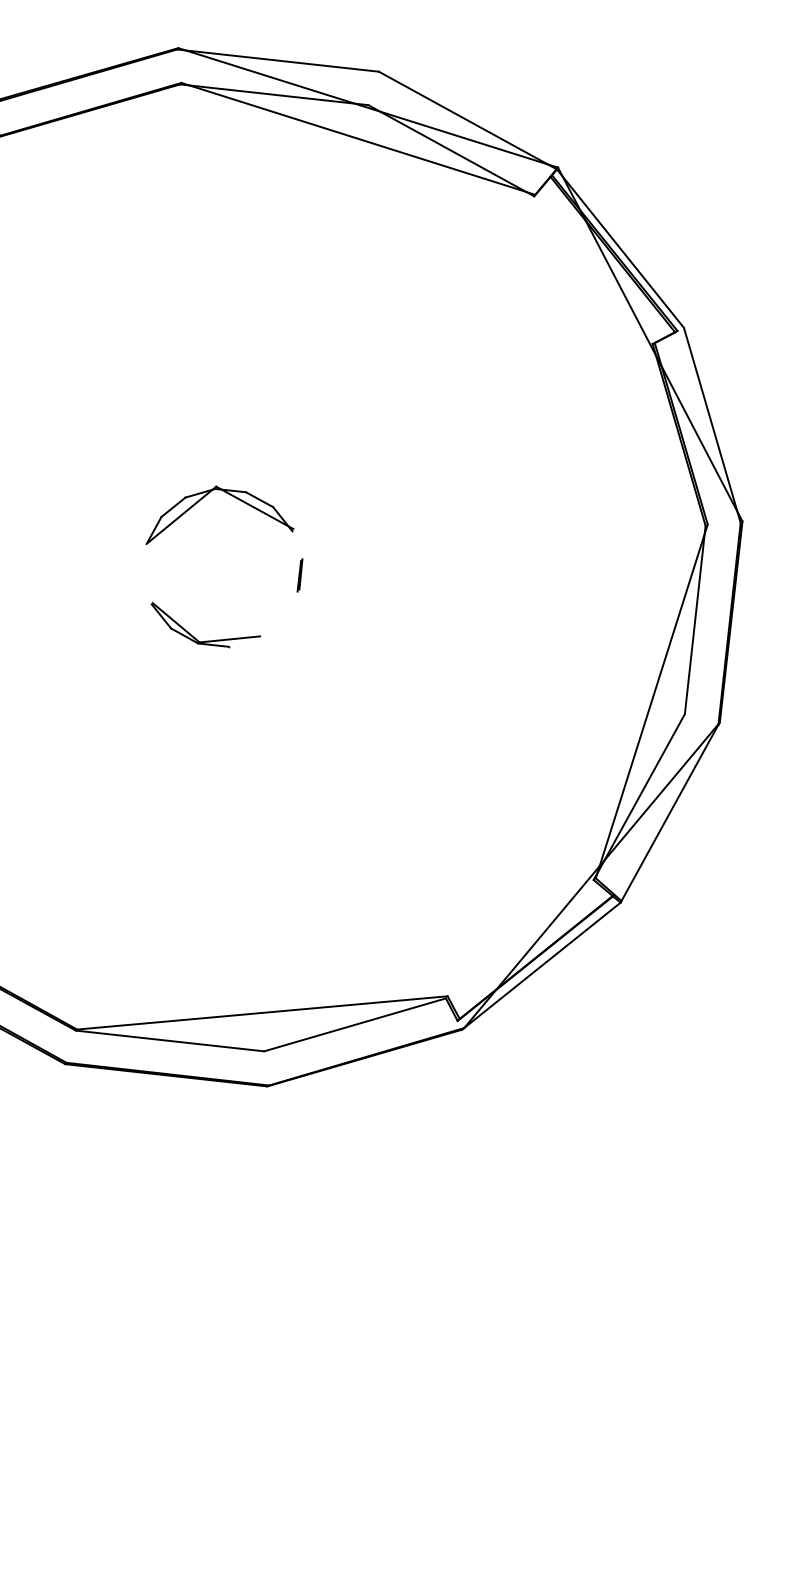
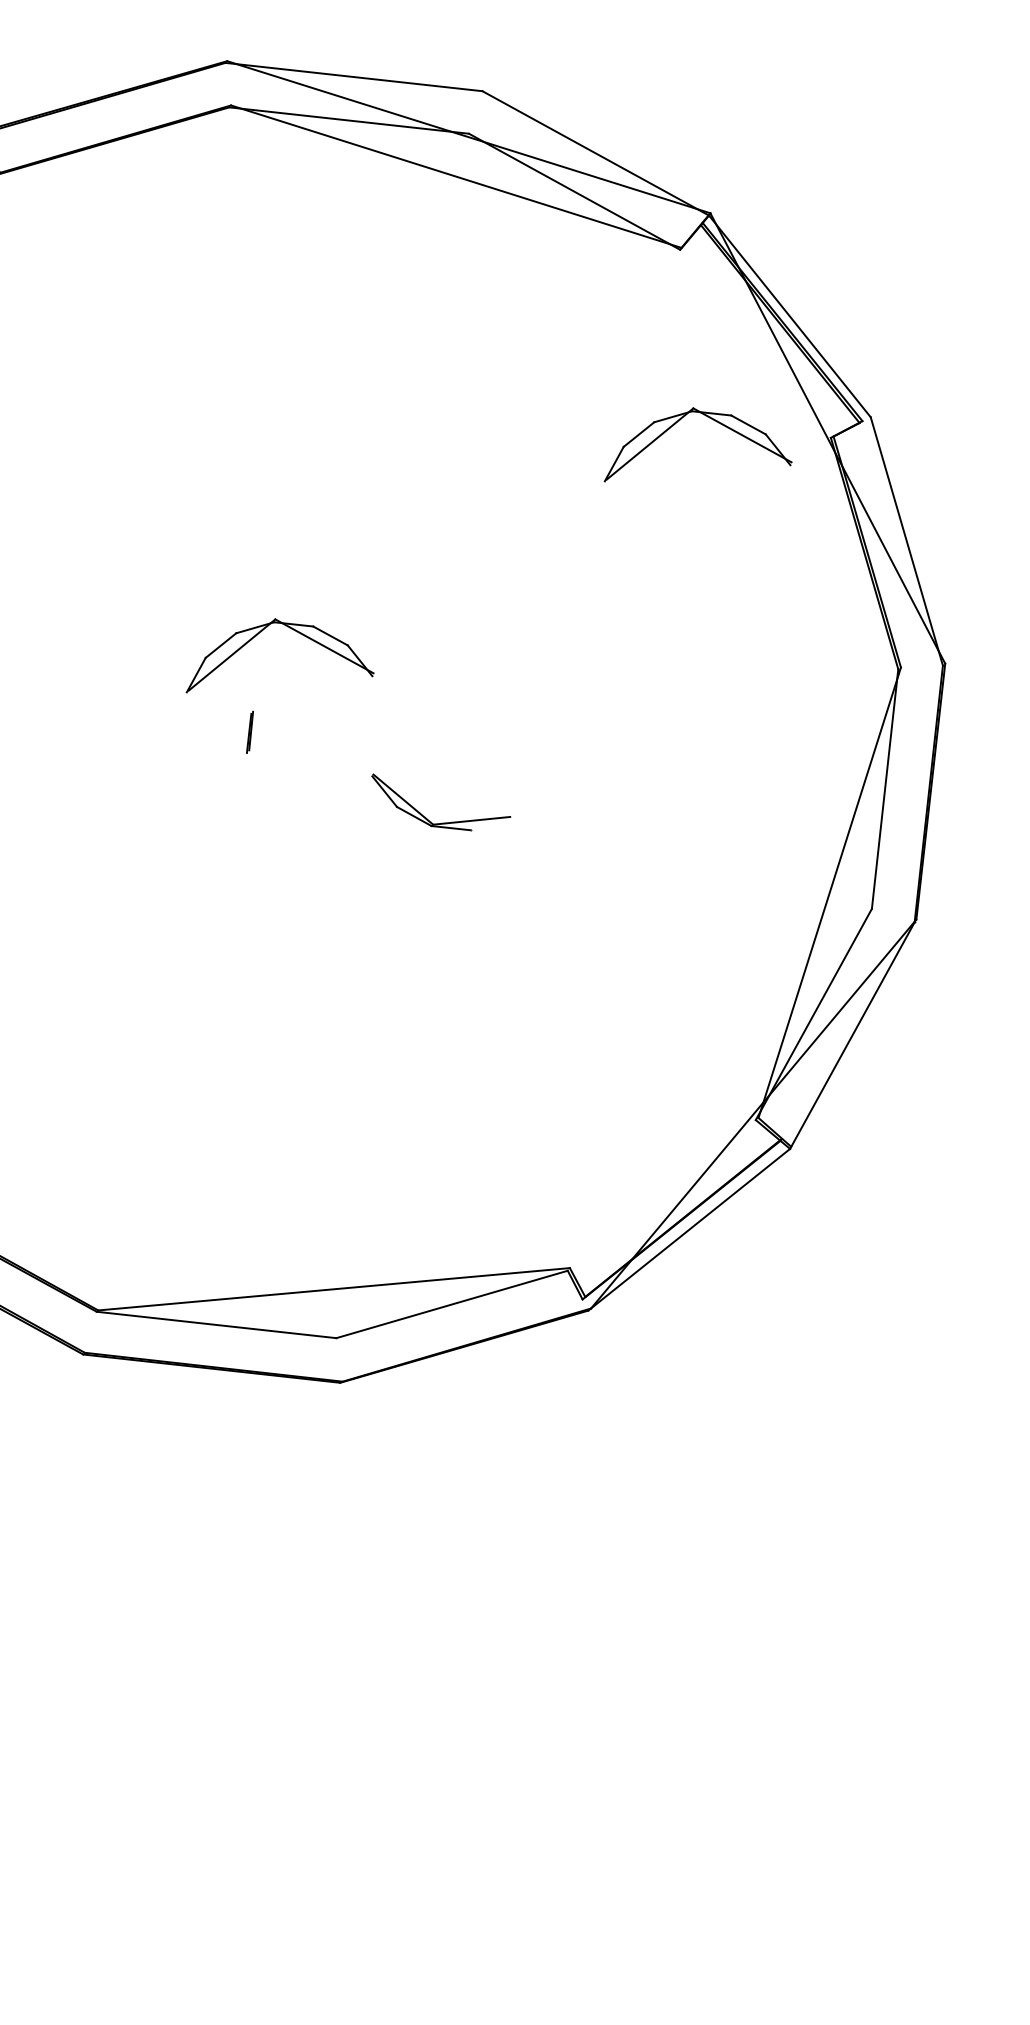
part: (561, 331) -> (714, 421), added
part: (299, 574) -> (249, 731), moved
part: (206, 640) -> (441, 822), moved

